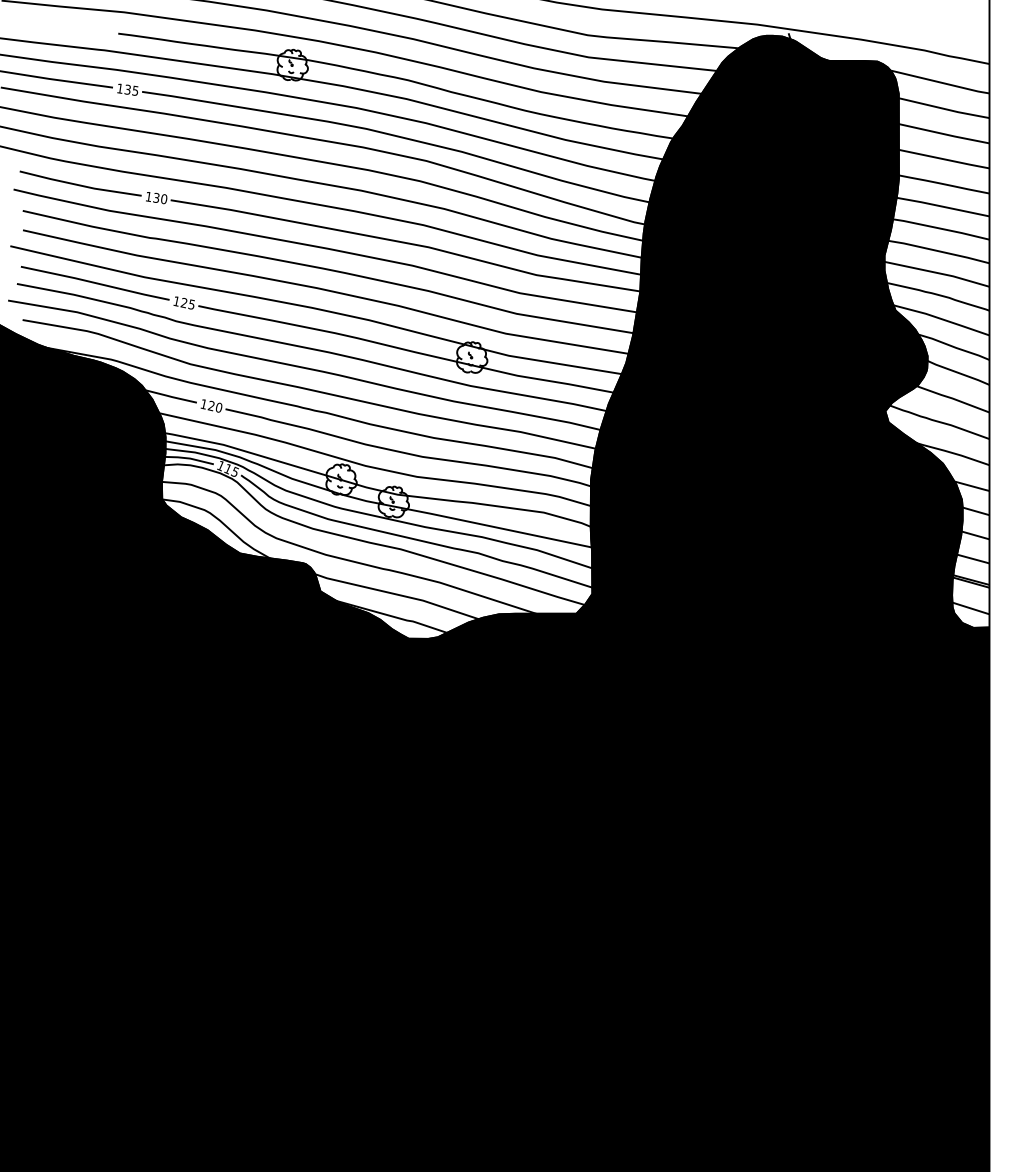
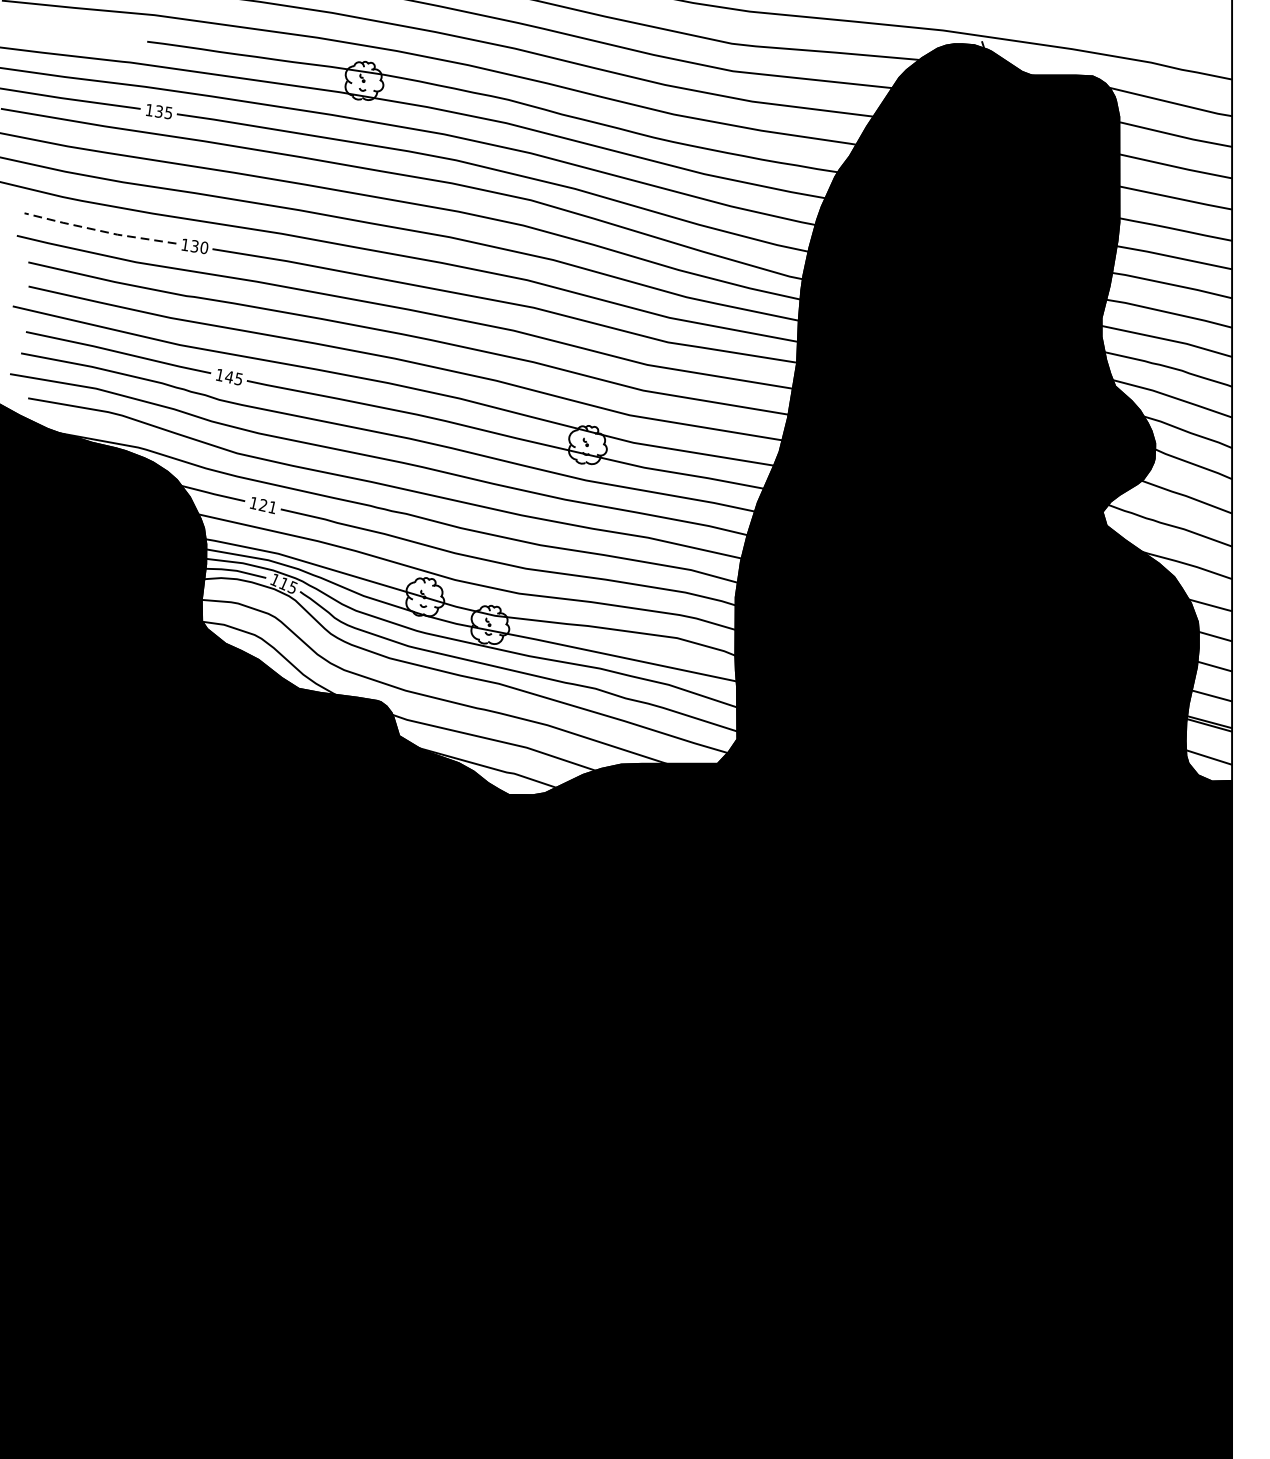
line: (79, 185) -> (98, 230), solid -> dashed
text: (183, 303) -> (228, 377), 125 -> 145
text: (218, 407) -> (272, 507), 120 -> 121

